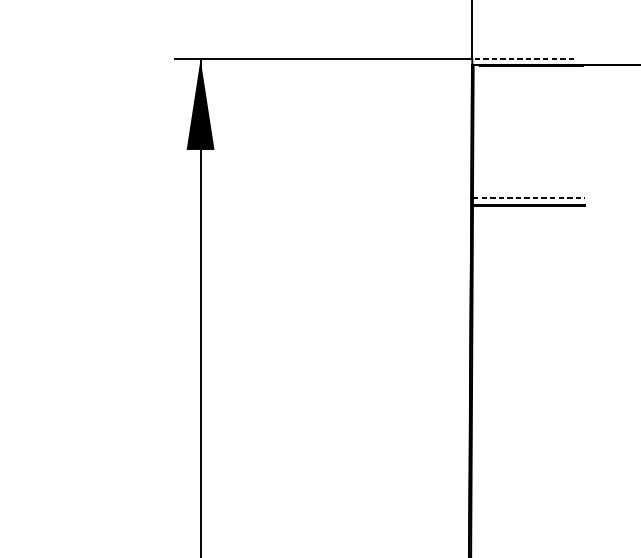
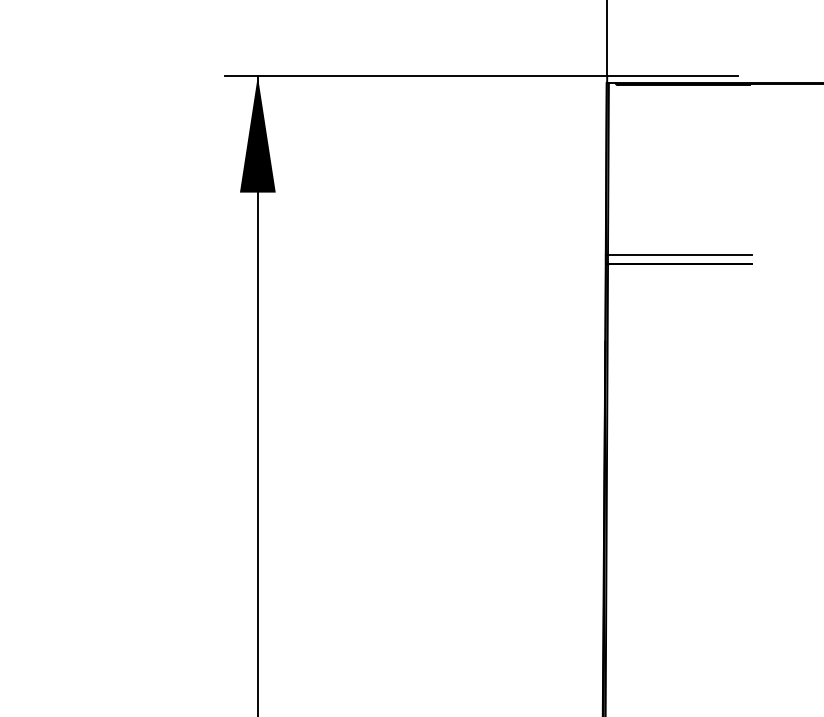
line: (523, 59) -> (672, 76), dashed -> solid
line: (528, 198) -> (679, 254), dashed -> solid

